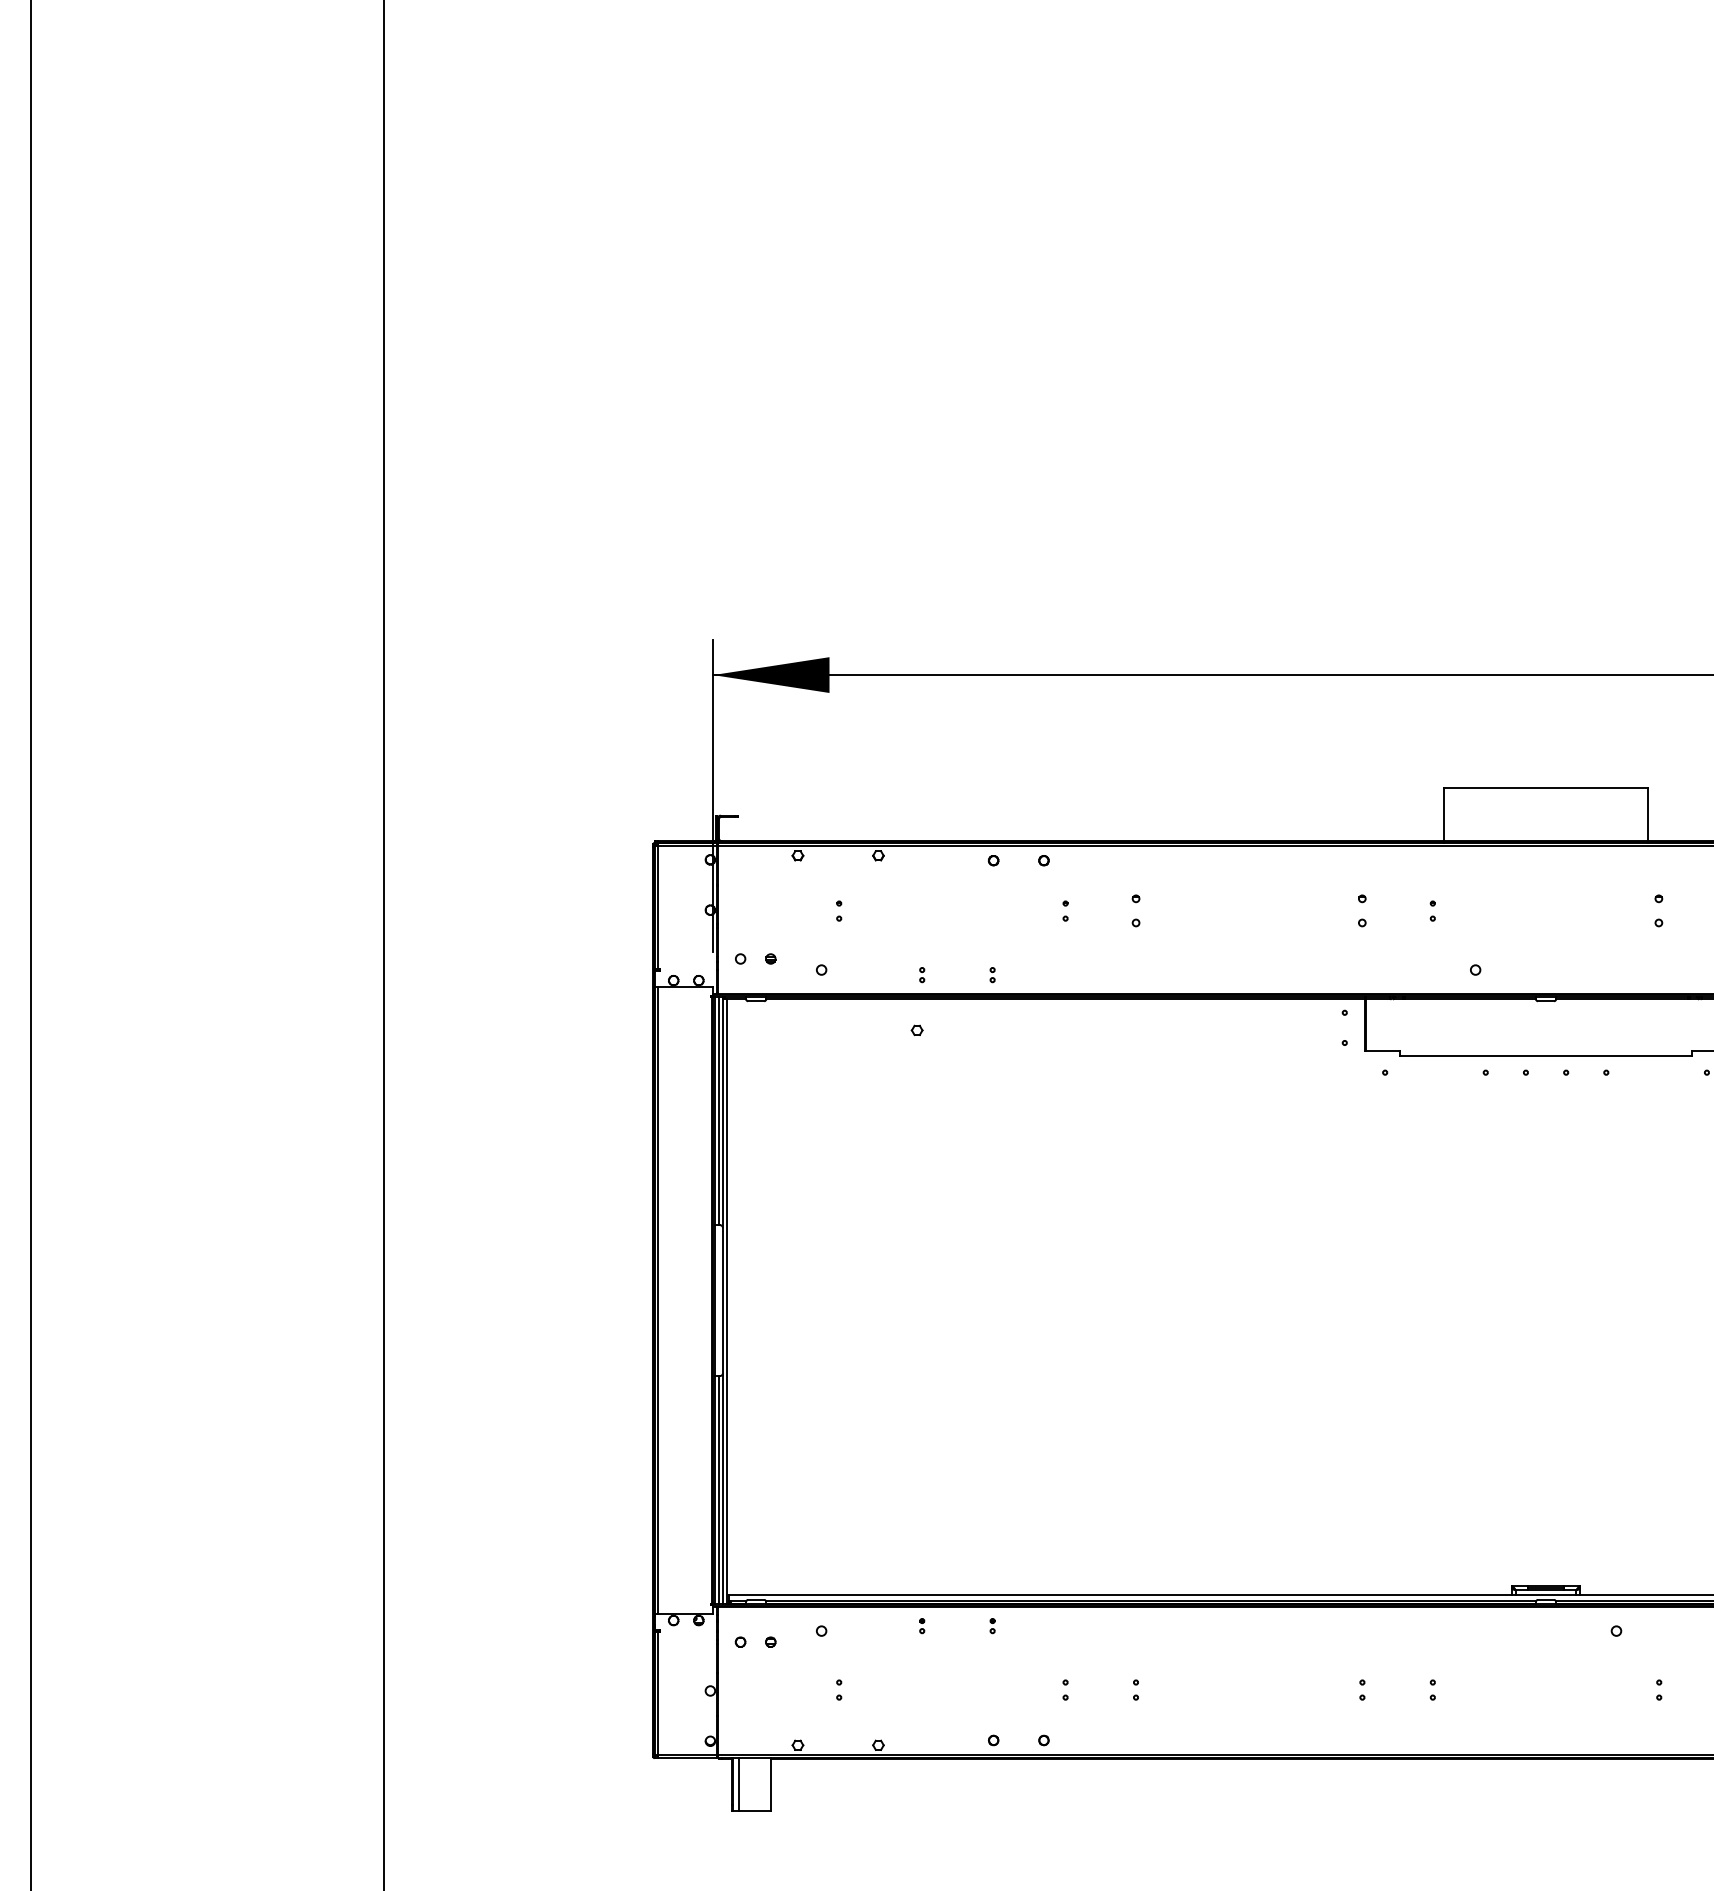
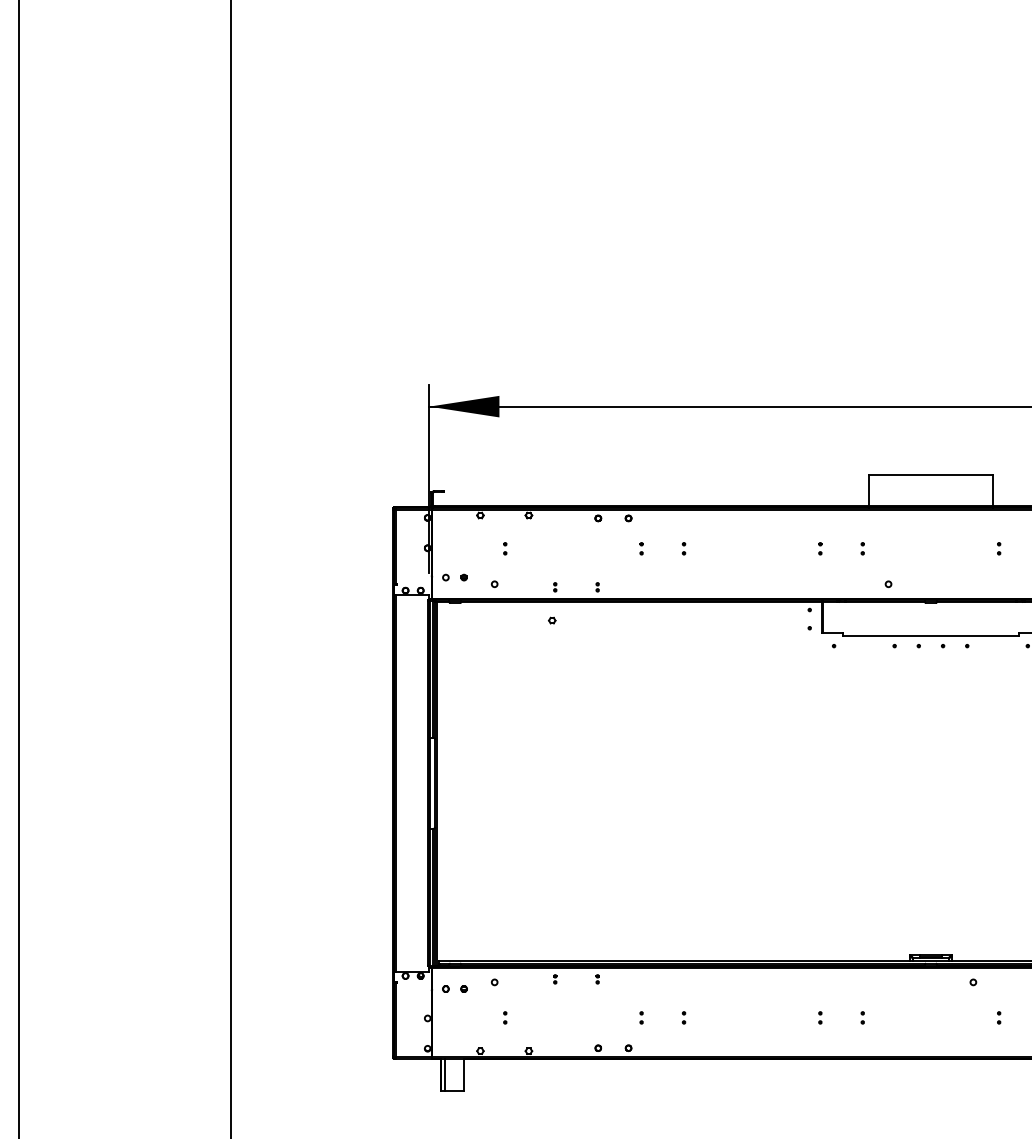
part: (1135, 910) -> (683, 548), size x0.62
part: (1362, 910) -> (820, 548), size x0.62
part: (1659, 910) -> (999, 548), size x0.62

